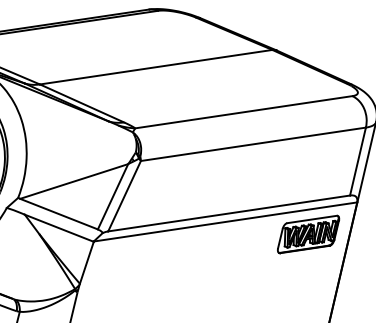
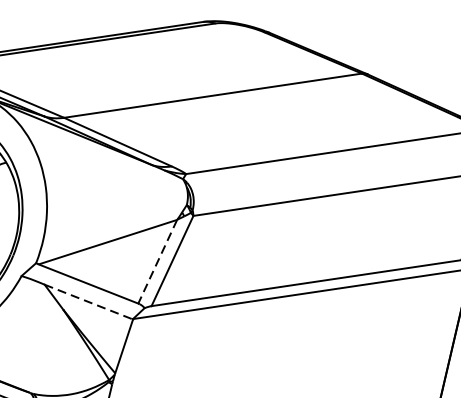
line: (113, 196) -> (158, 261), solid -> dashed
line: (59, 228) -> (89, 302), solid -> dashed
part: (308, 234) -> (408, 310), removed

